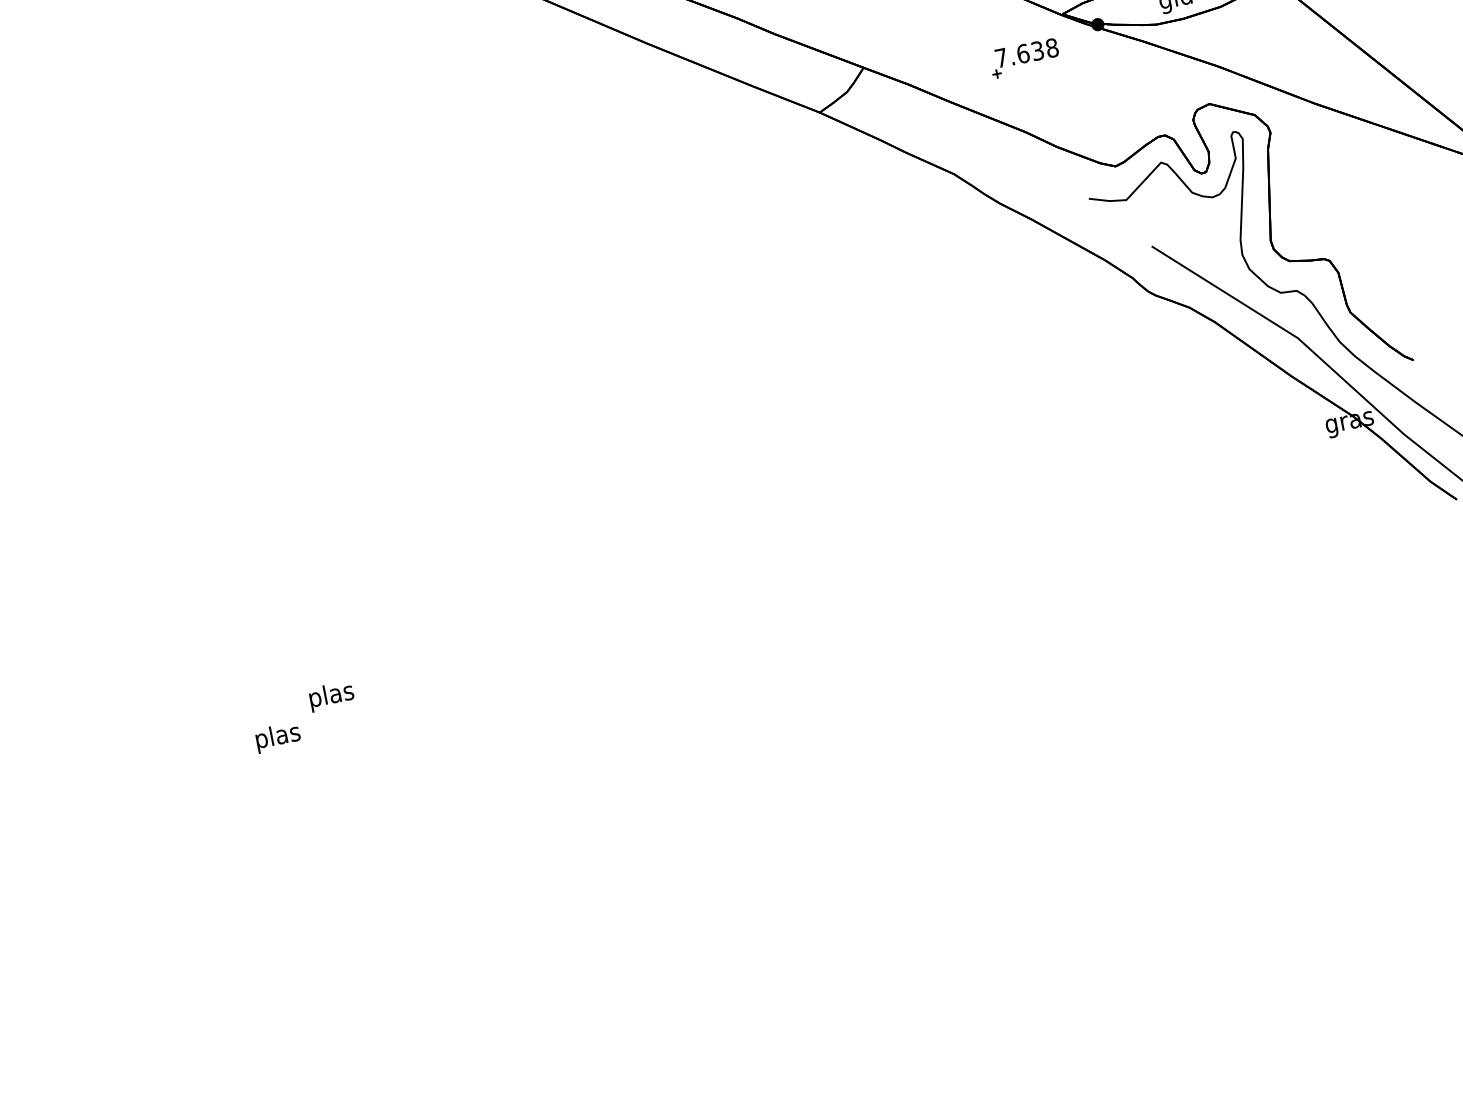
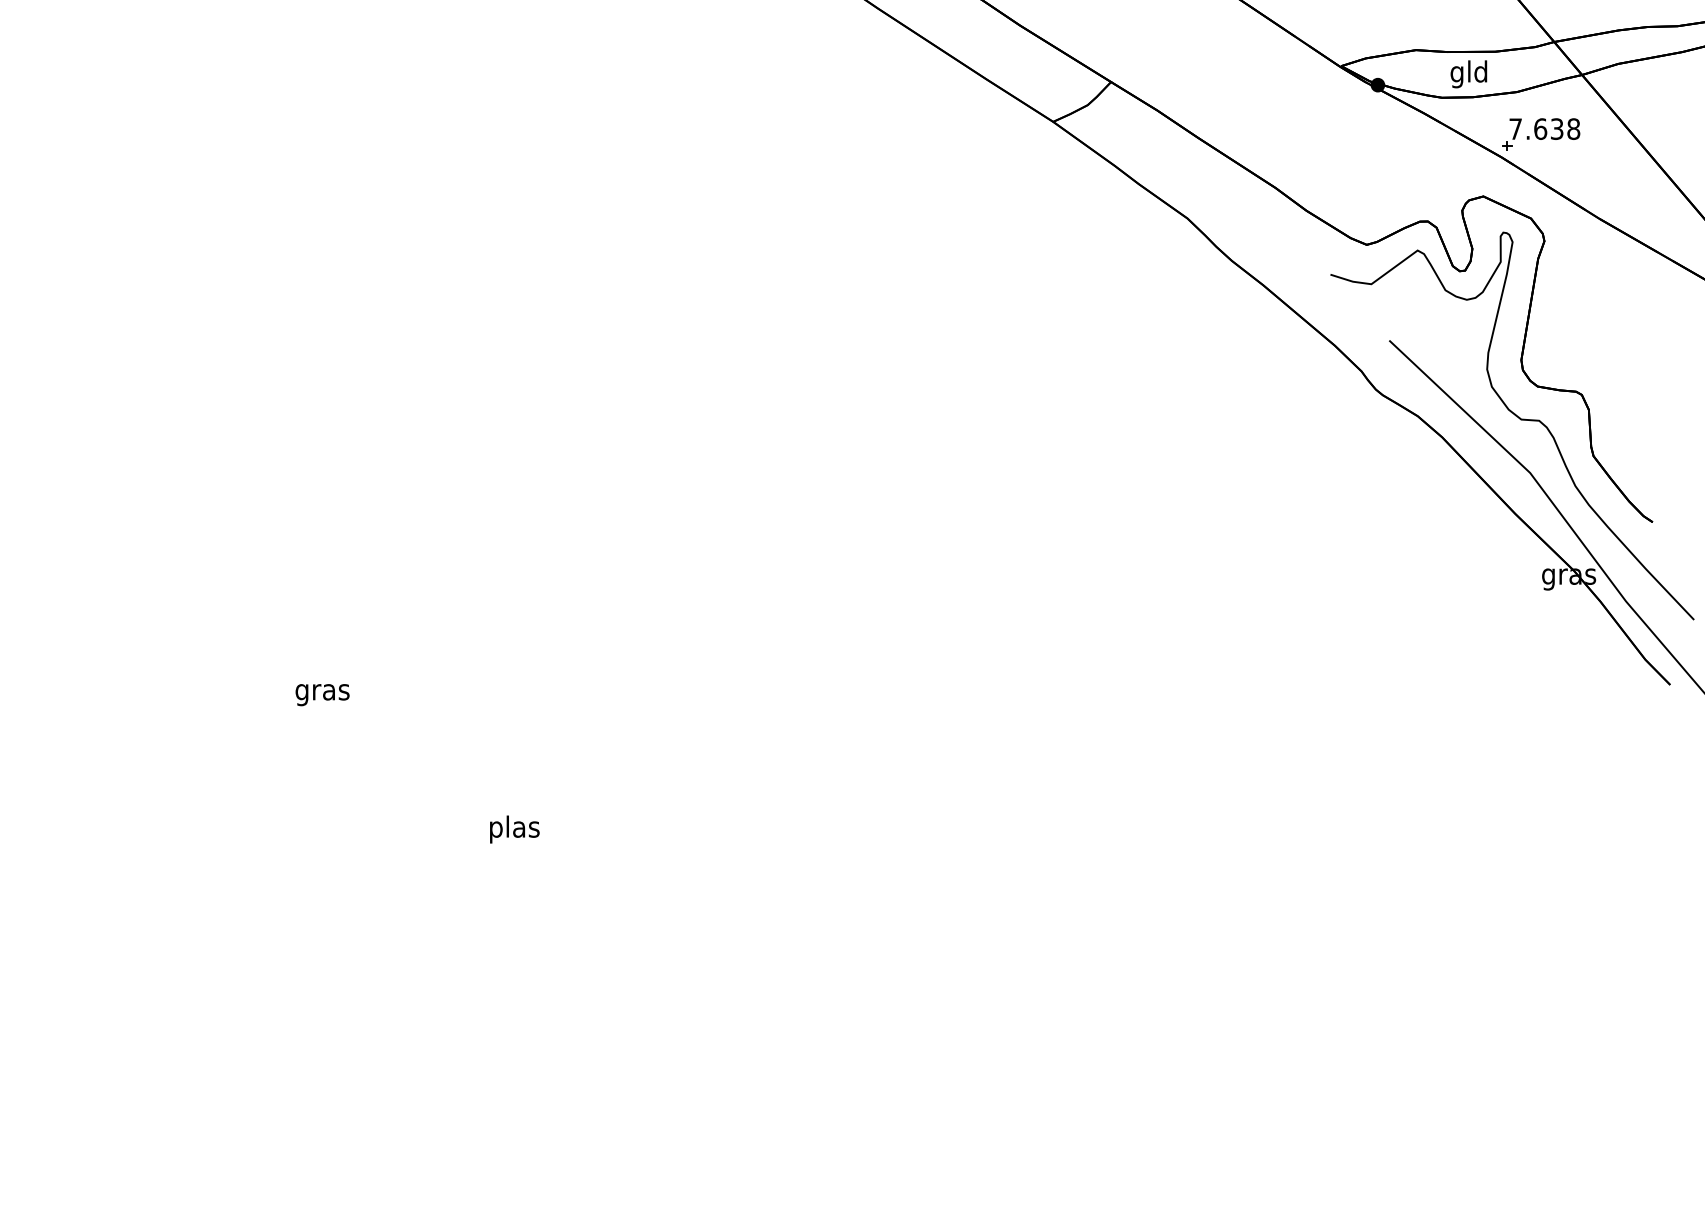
part: (1024, 58) -> (1541, 134), moved
text: (331, 696) -> (514, 829), moved
text: (277, 737) -> (322, 692), plas -> gras

